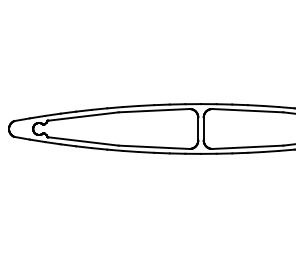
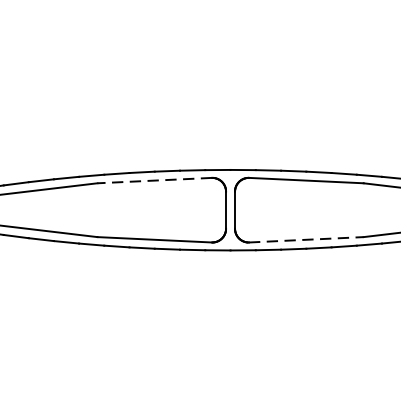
line: (154, 110) -> (155, 180), solid -> dashed
line: (247, 147) -> (305, 240), solid -> dashed

